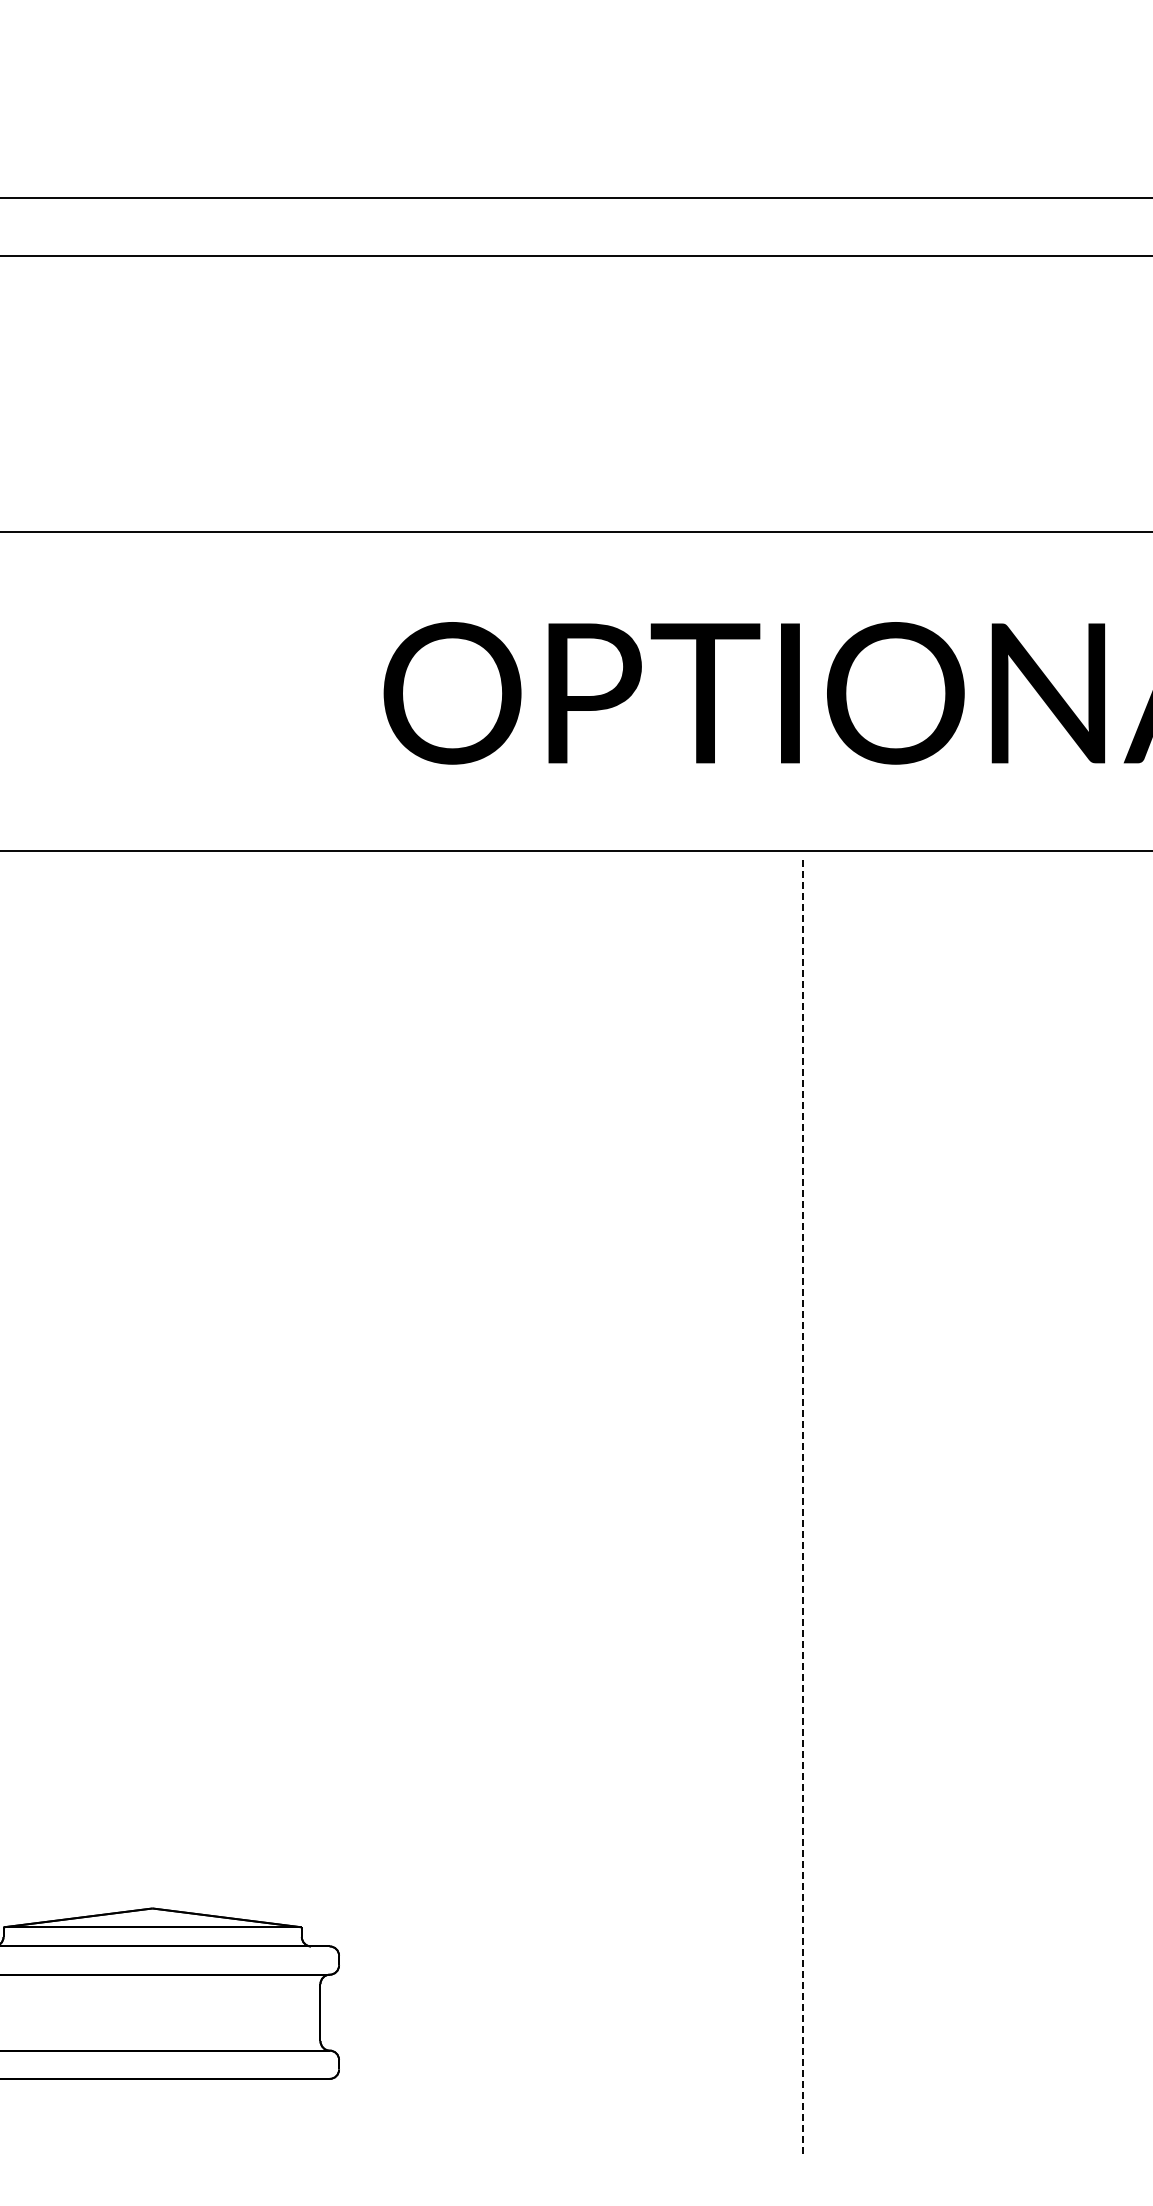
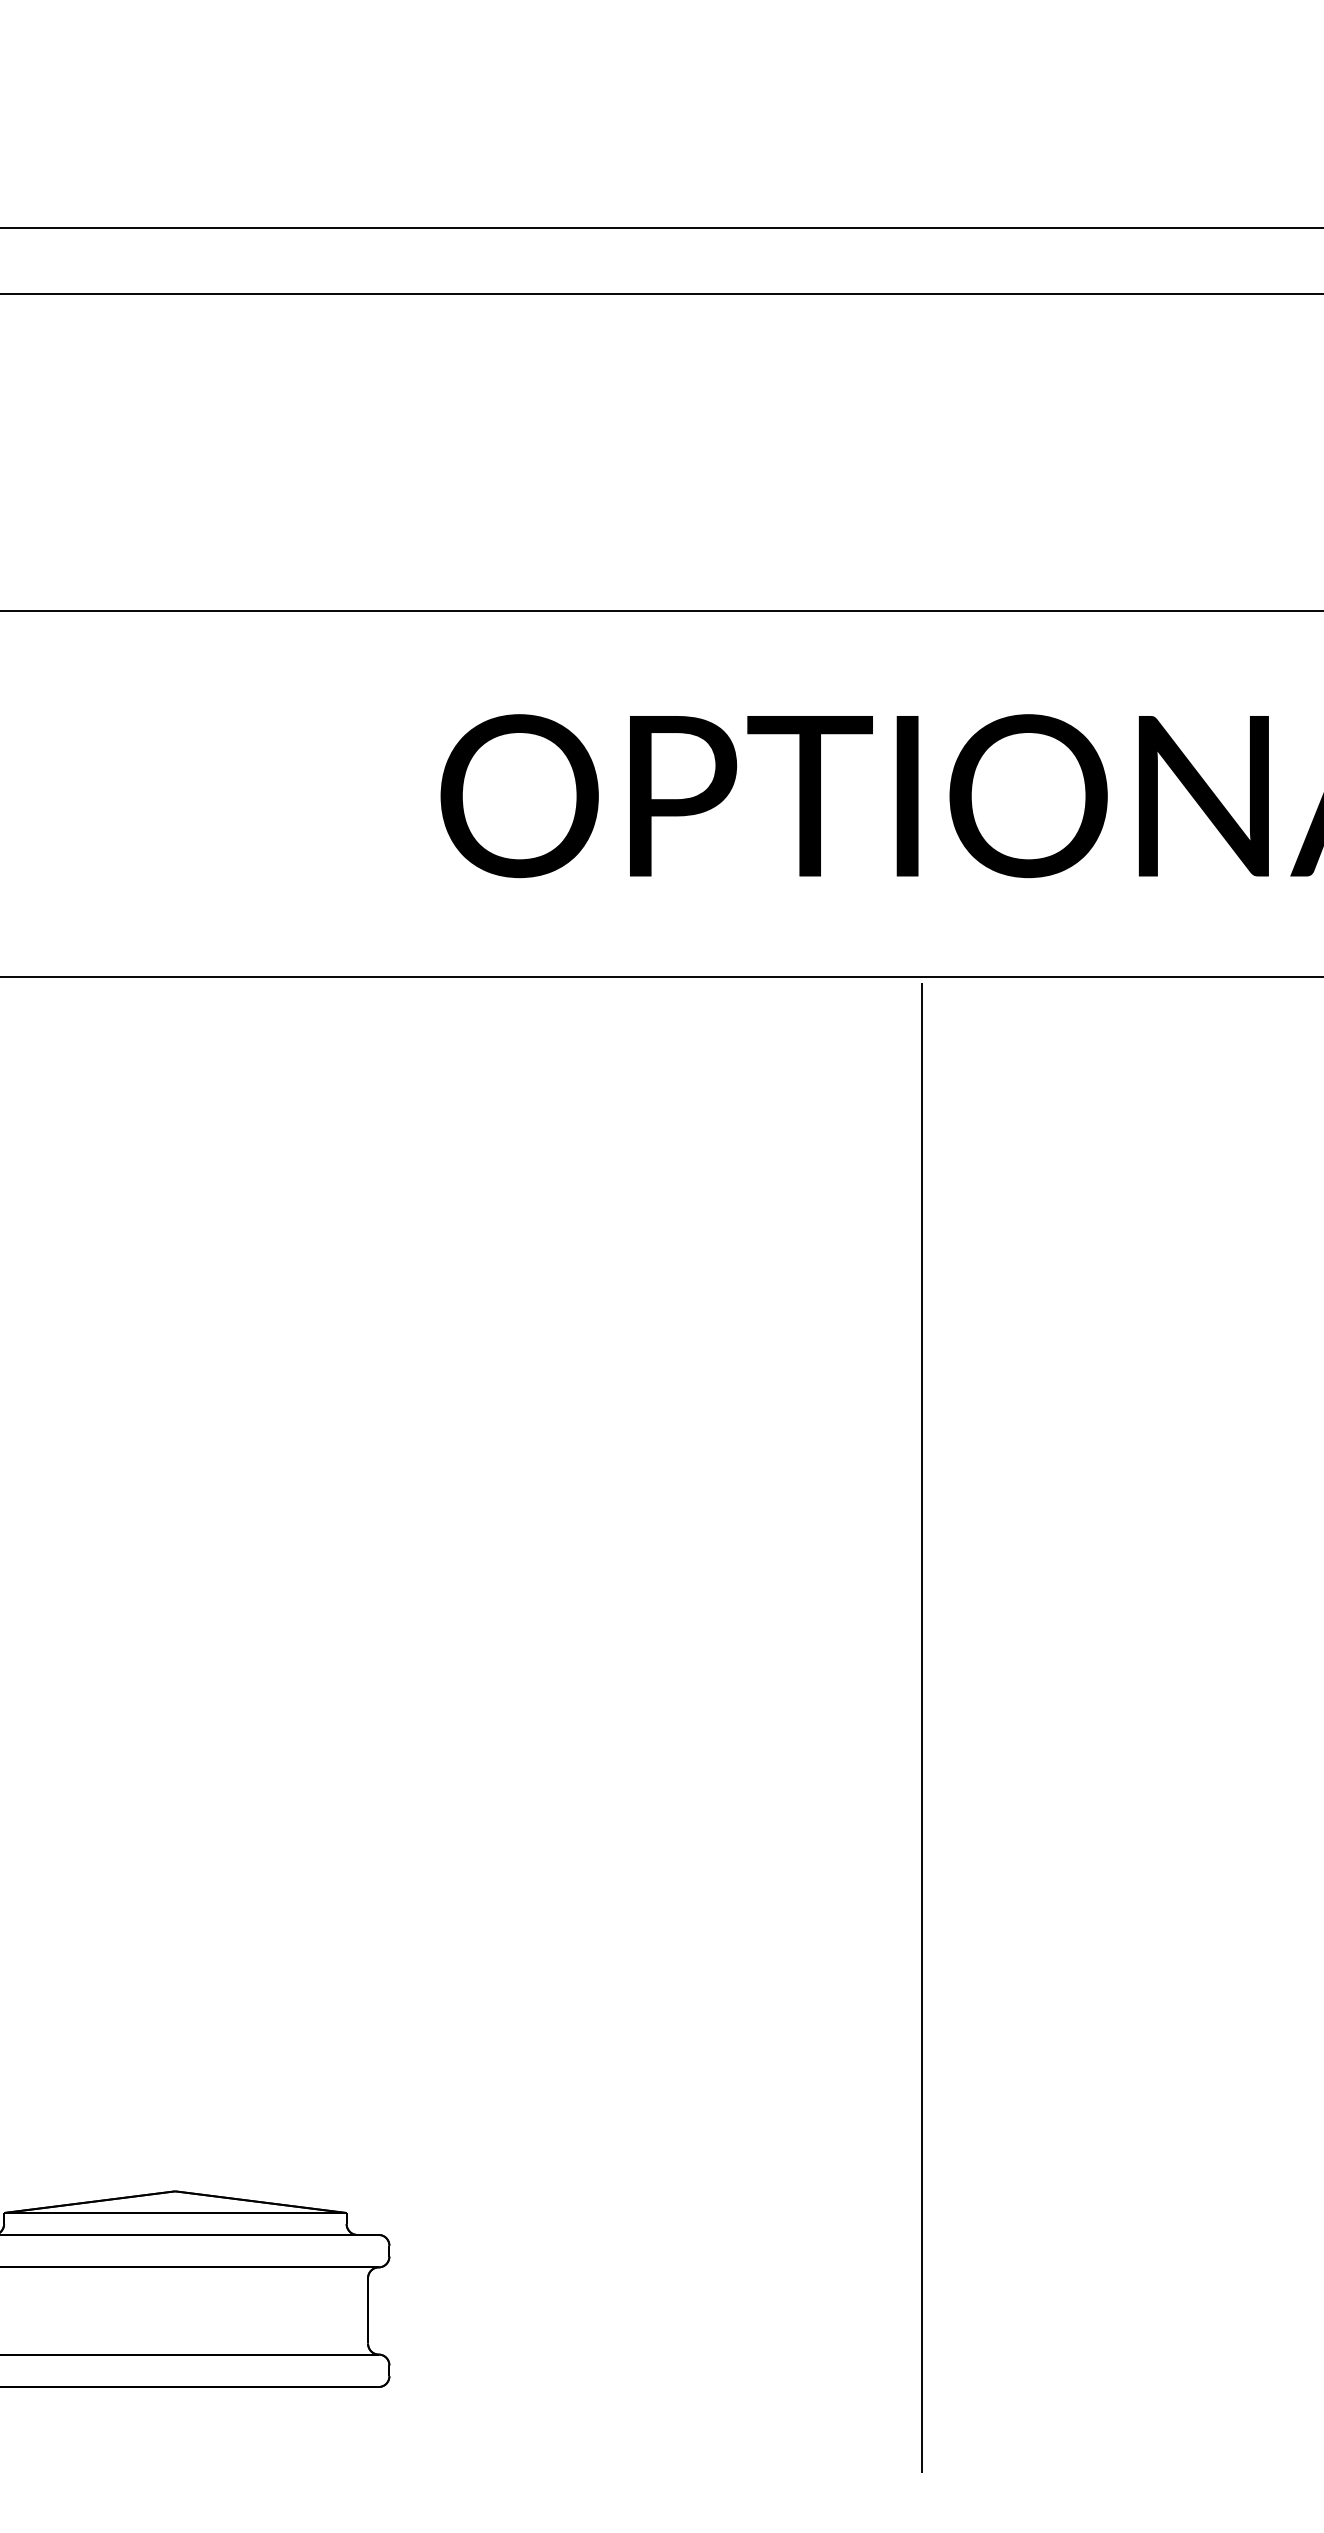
line: (802, 1505) -> (921, 1728), dashed -> solid

